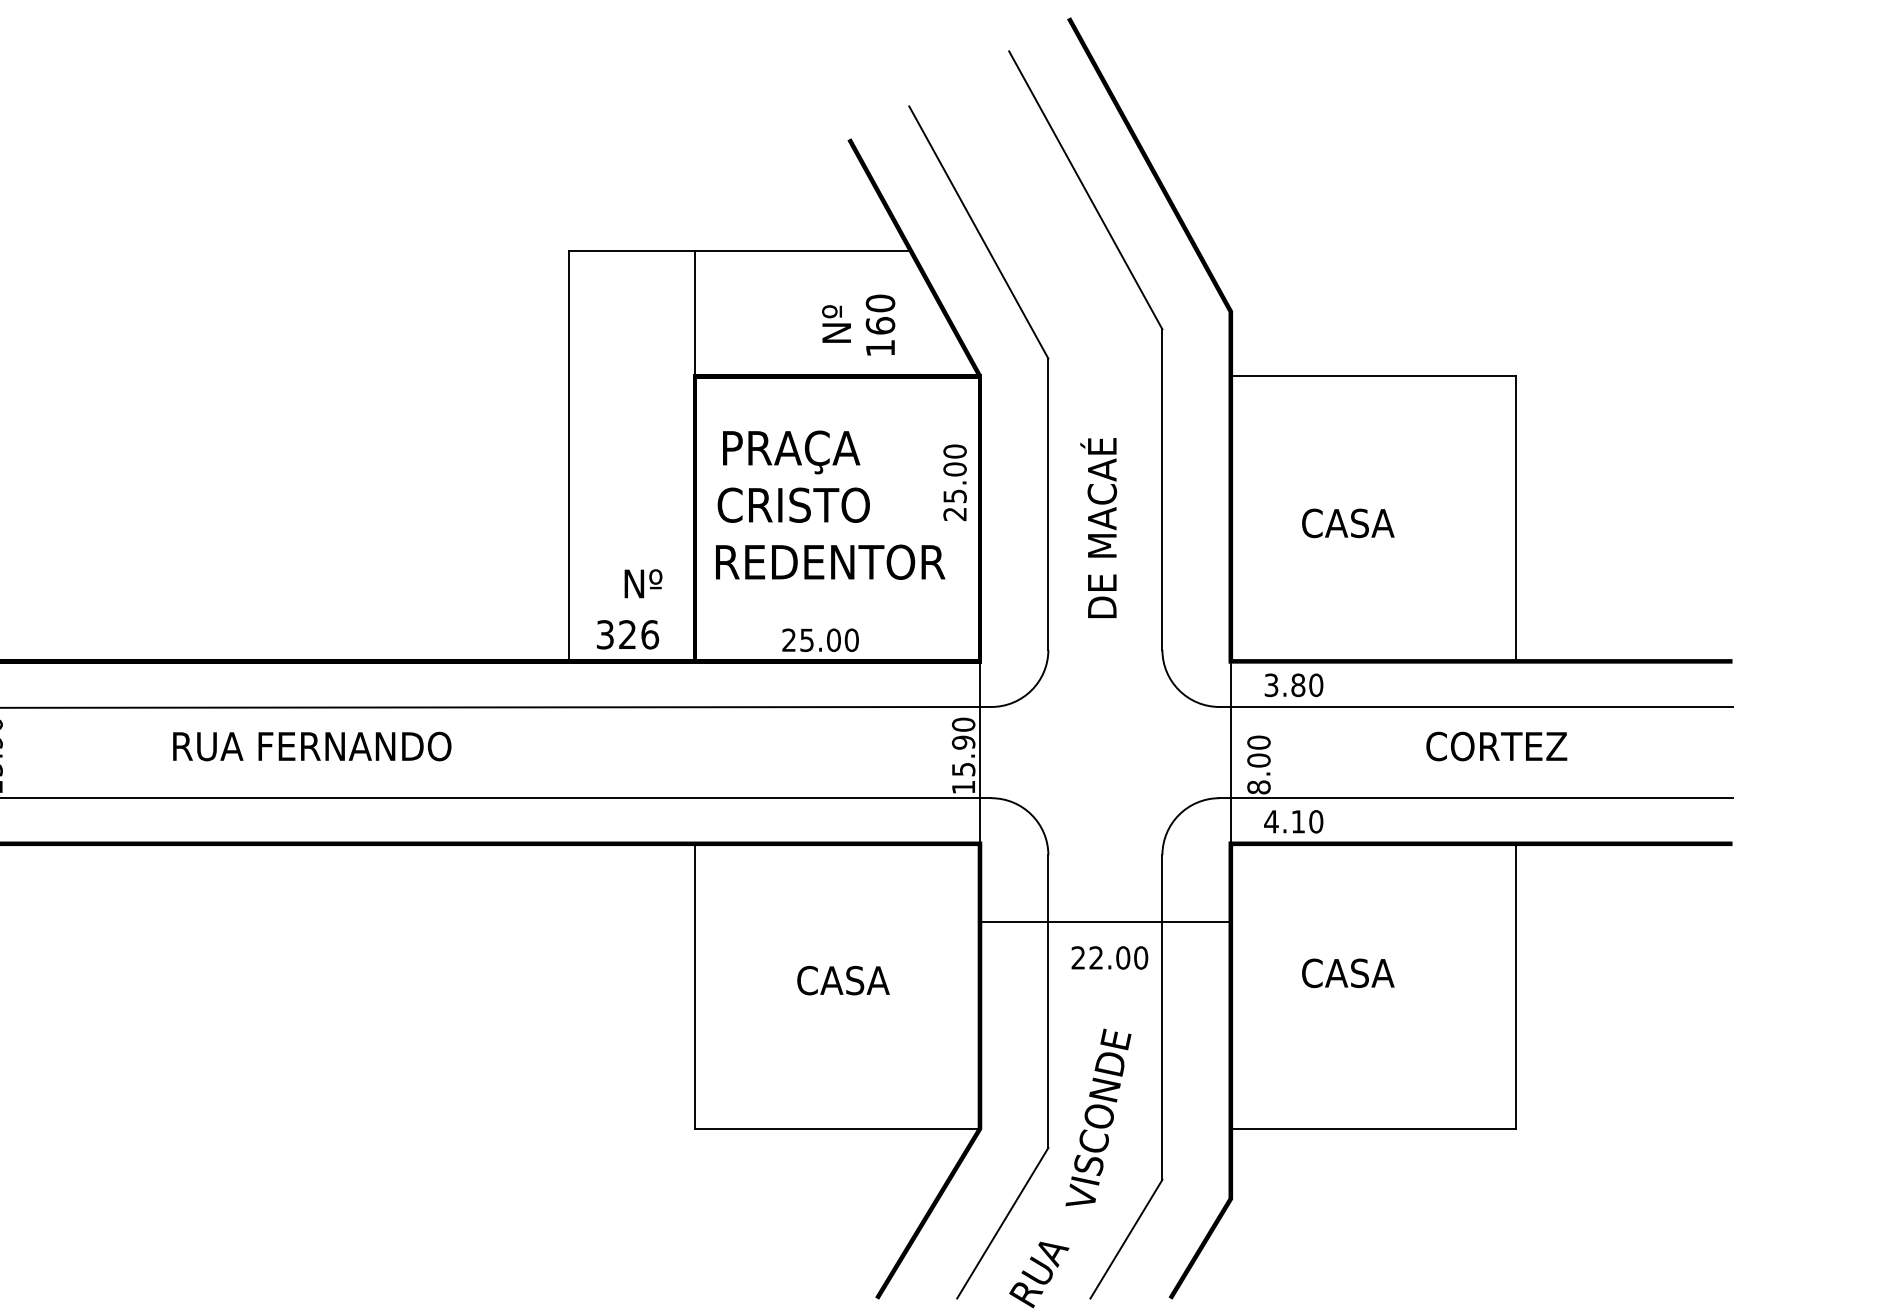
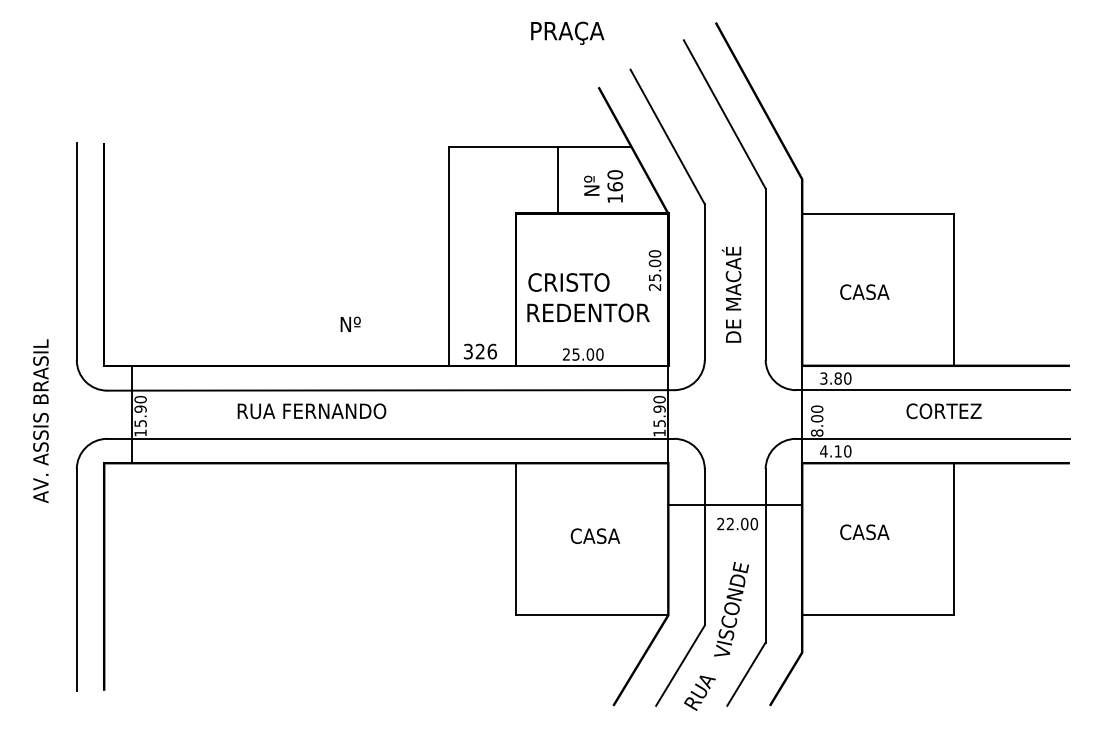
line: (695, 312) -> (558, 179), moved
text: (791, 450) -> (567, 32), moved
text: (643, 583) -> (350, 324), moved

